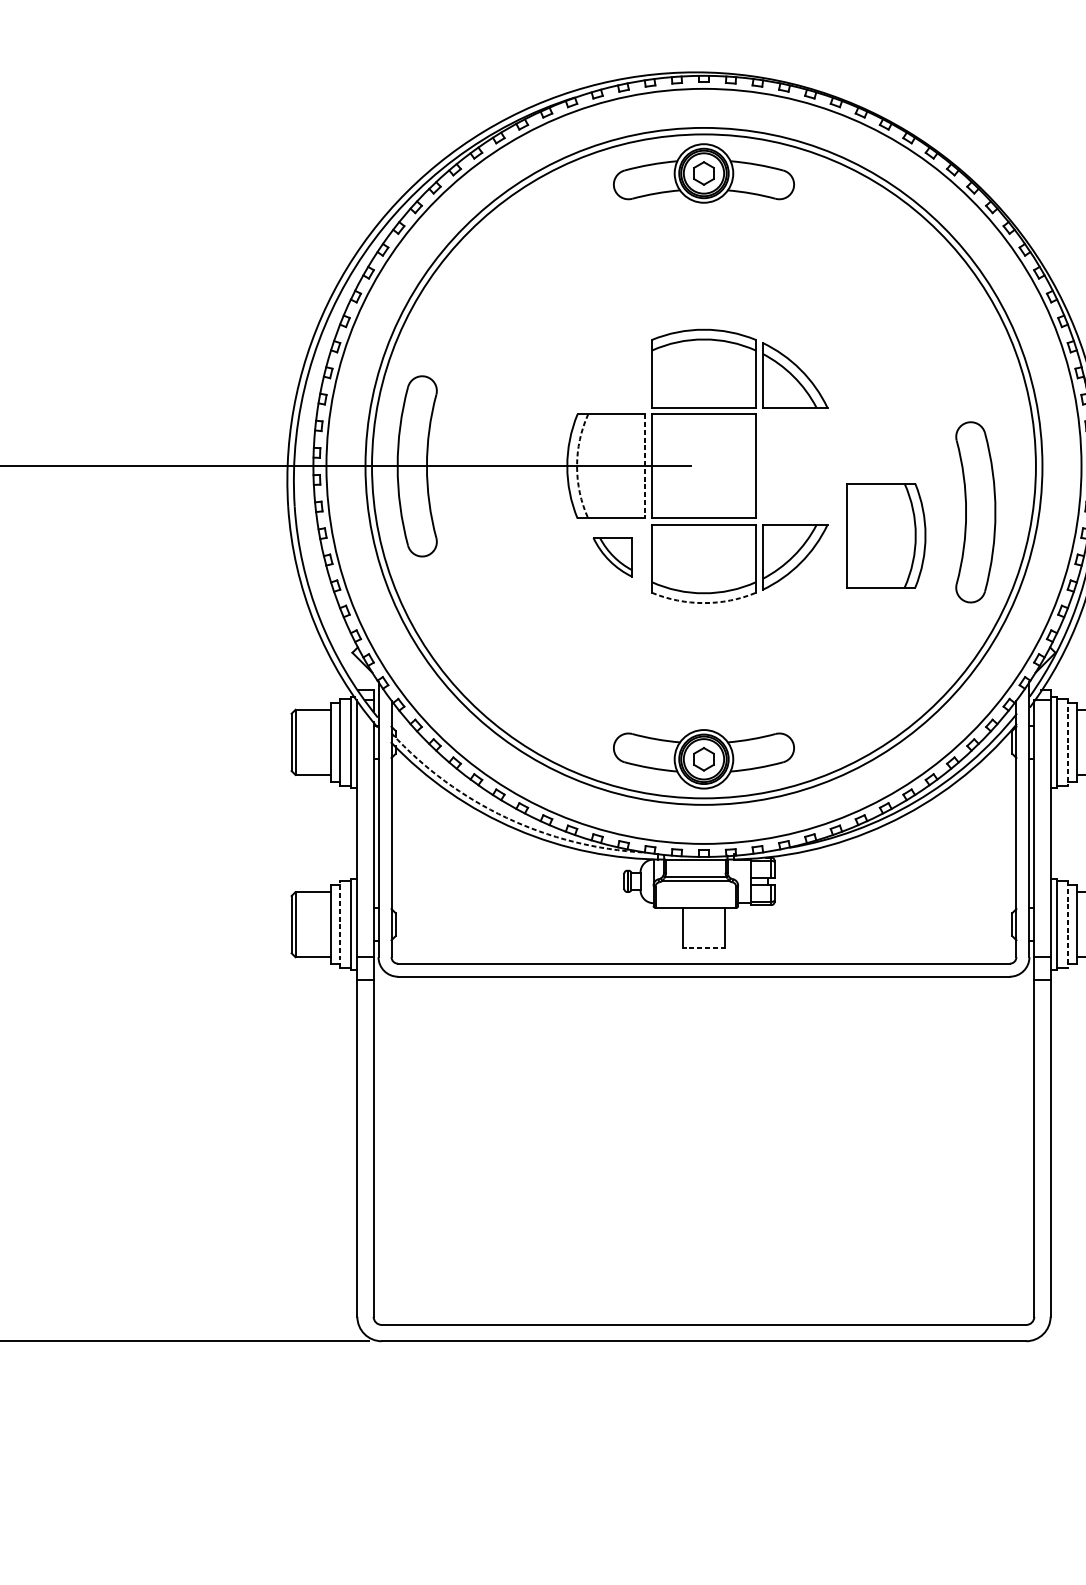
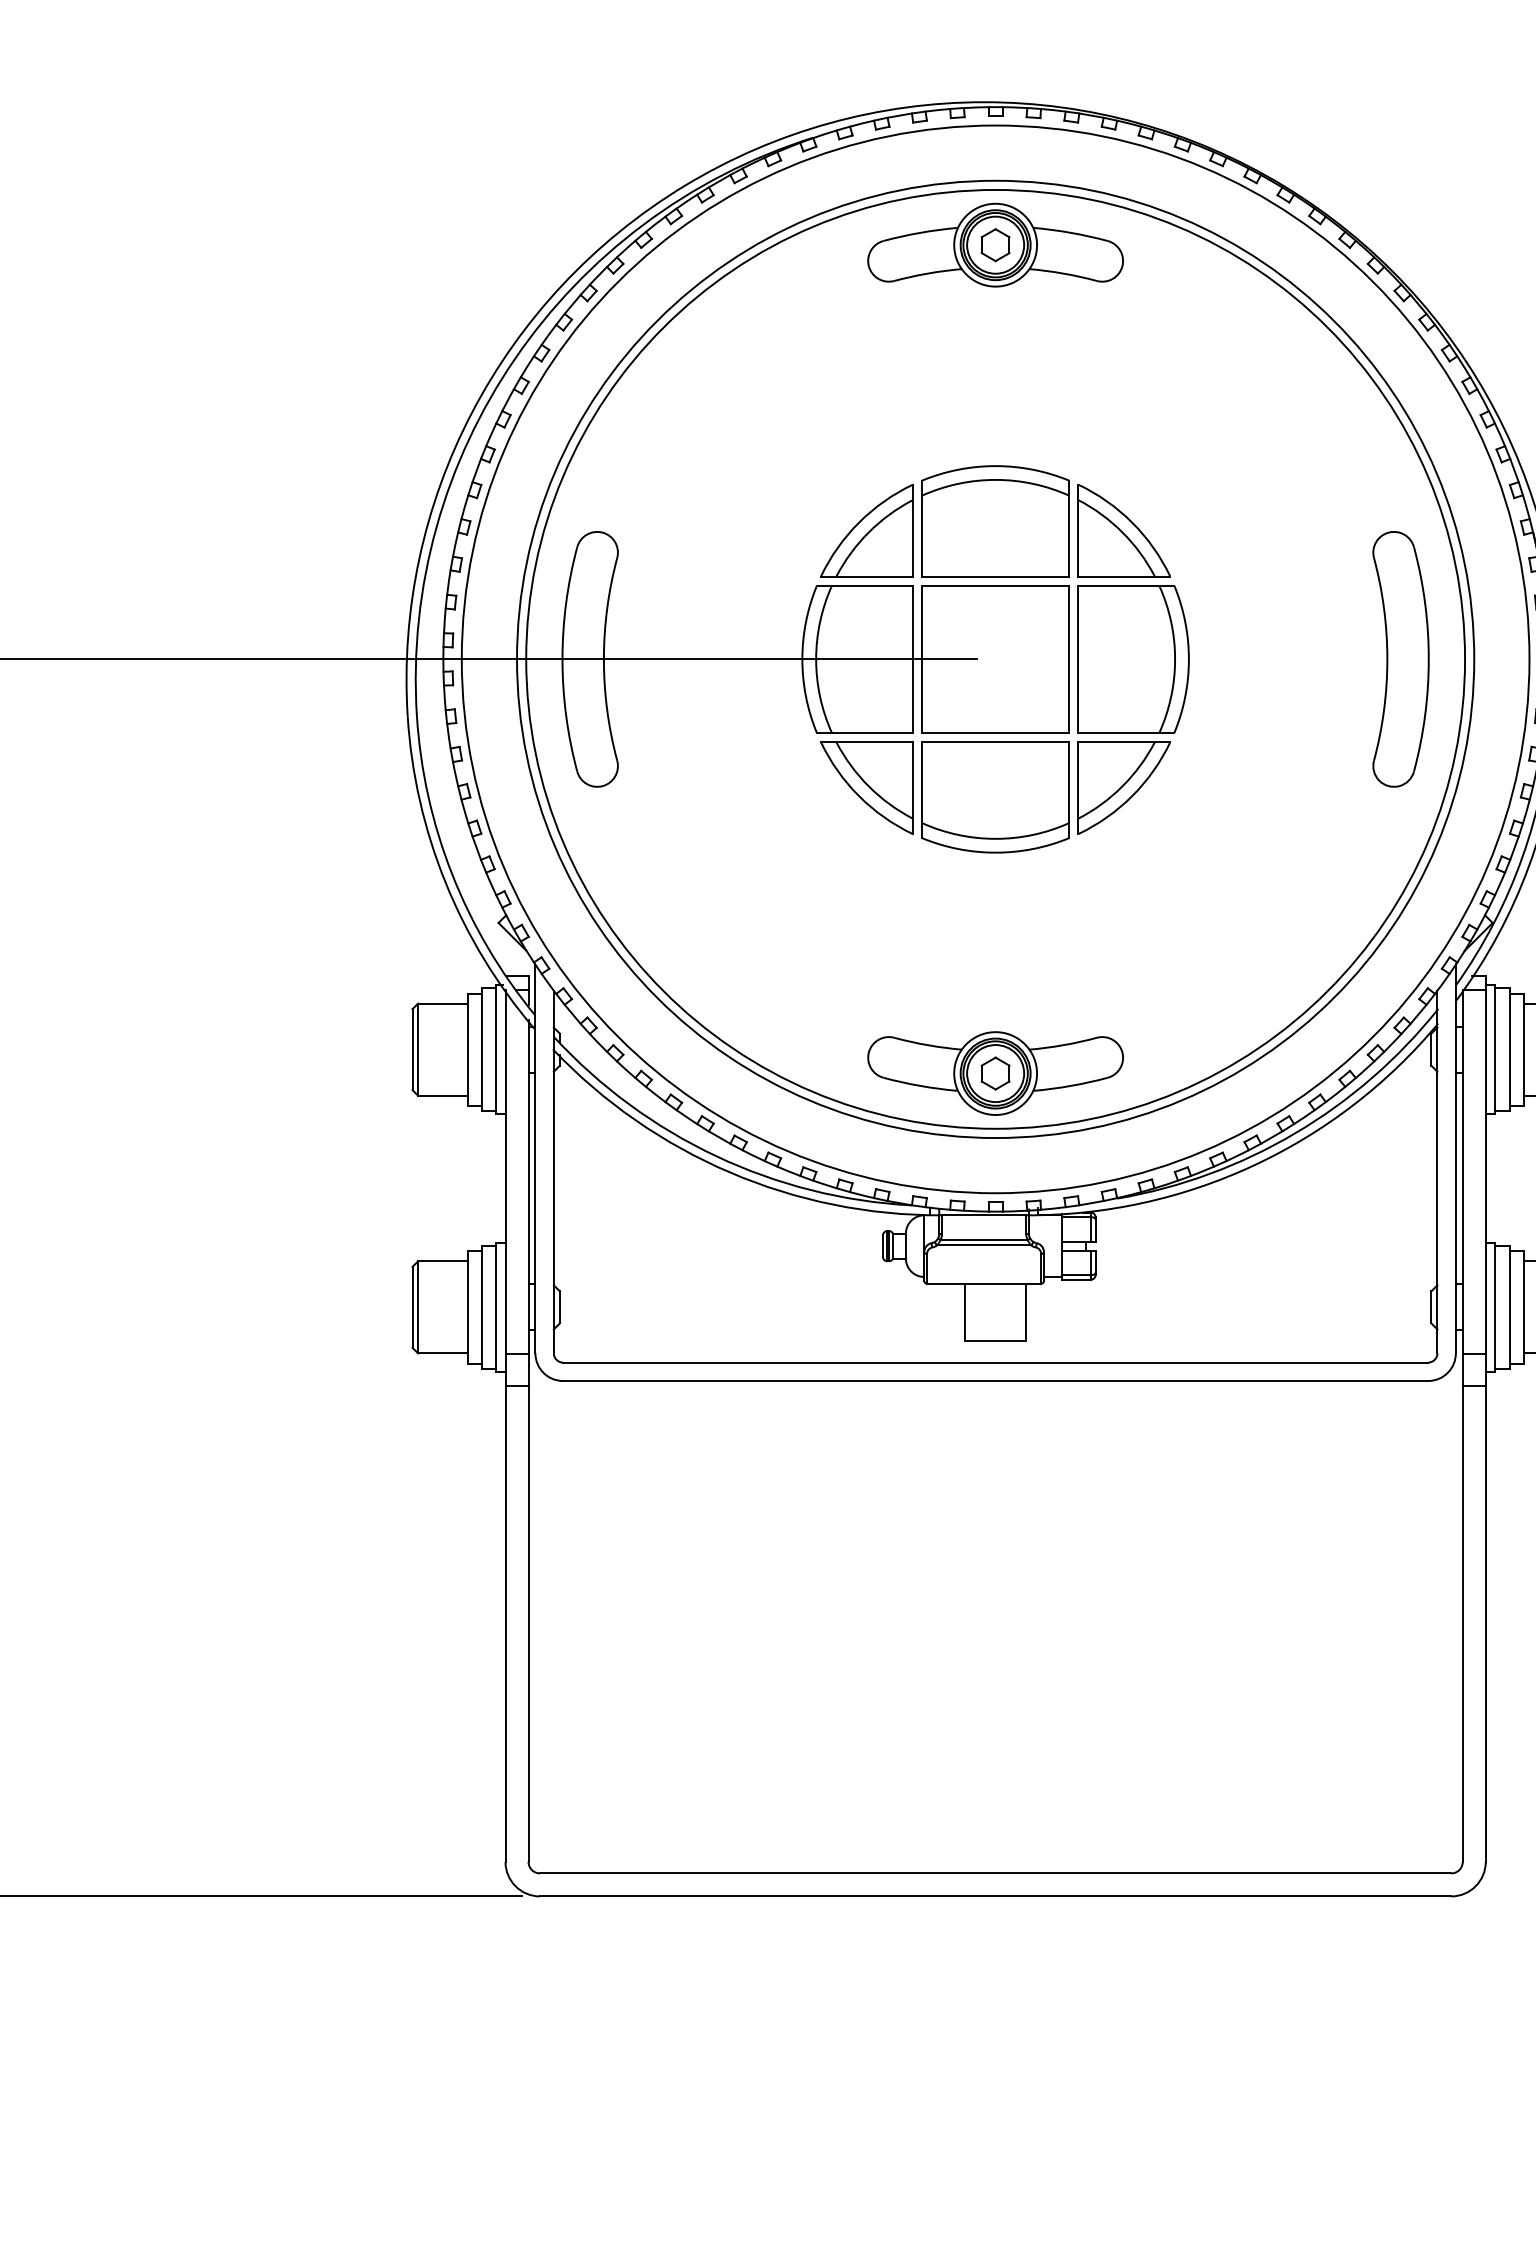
part: (612, 375) -> (866, 530), added
arc: (577, 466) -> (816, 659), dashed -> solid
line: (645, 466) -> (912, 659), dashed -> solid
part: (975, 512) -> (1400, 659), moved
part: (886, 535) -> (1133, 659), moved
part: (612, 557) -> (866, 787), size x1.67
arc: (703, 602) -> (995, 852), dashed -> solid
line: (1067, 742) -> (1509, 1049), dashed -> solid
arc: (506, 817) -> (716, 1156), dashed -> solid
line: (340, 924) -> (481, 1307), dashed -> solid
line: (1067, 924) -> (1509, 1307), dashed -> solid
line: (703, 948) -> (995, 1340), dashed -> solid

